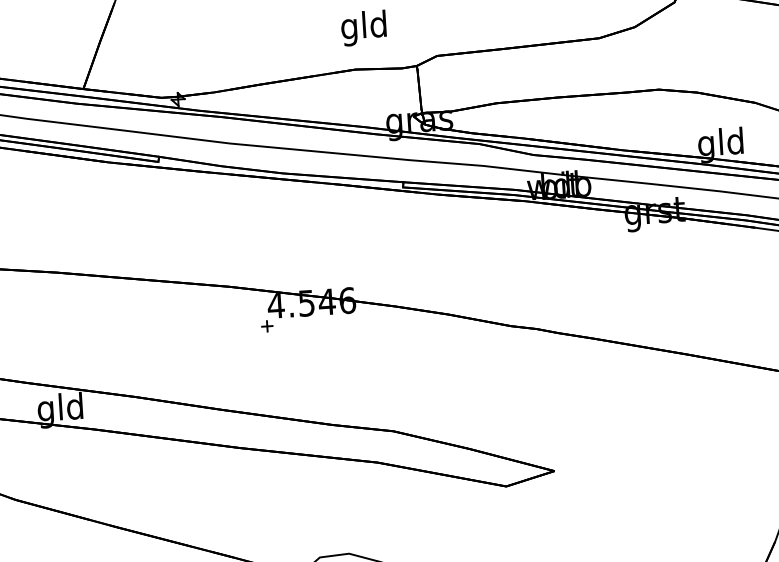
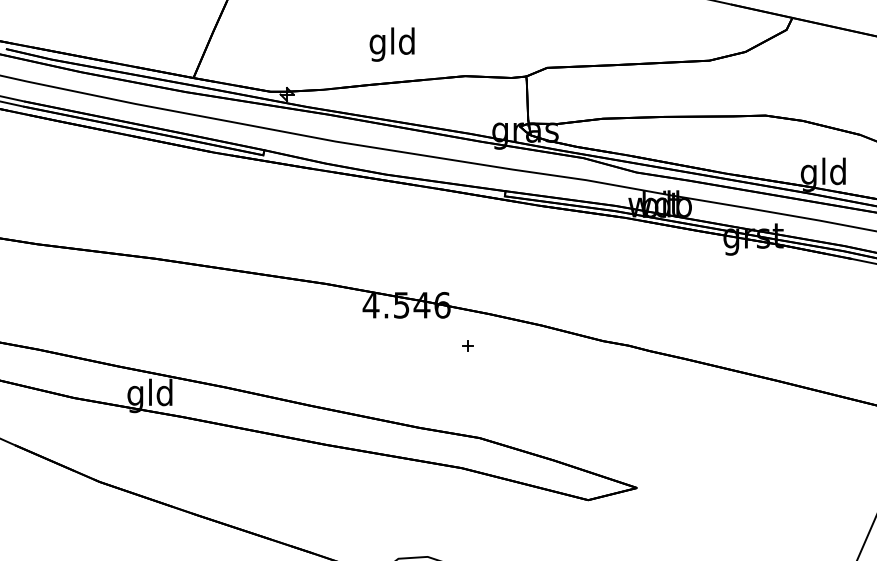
text: (363, 28) -> (391, 44), moved
part: (266, 326) -> (467, 345), moved

